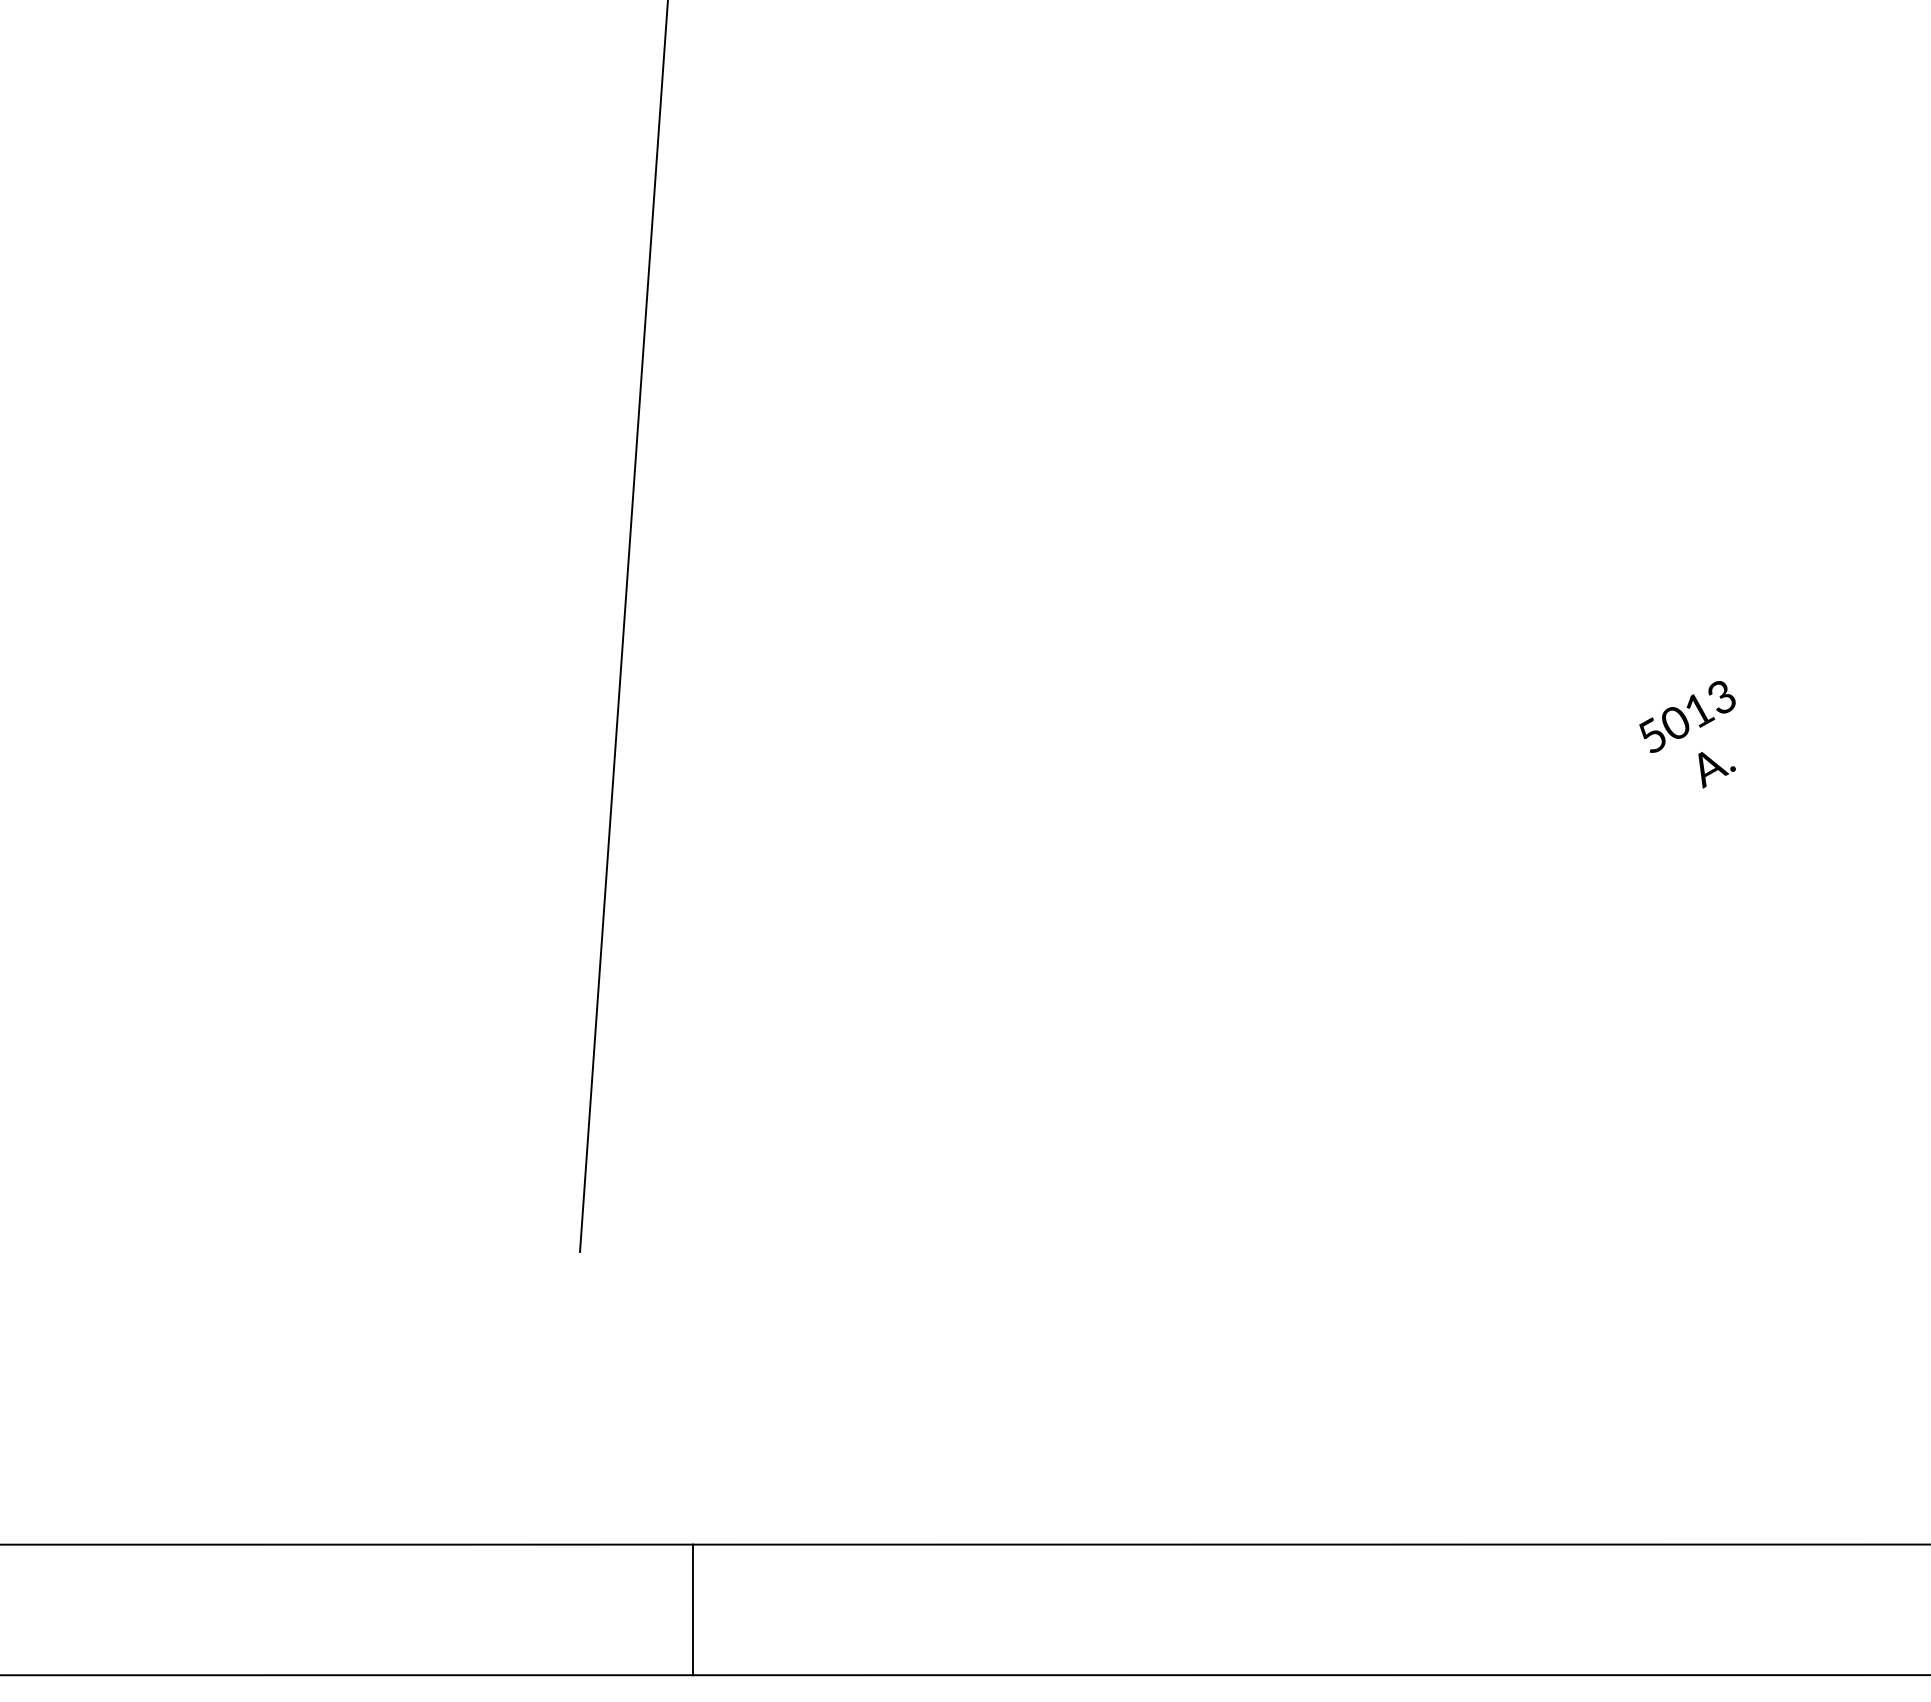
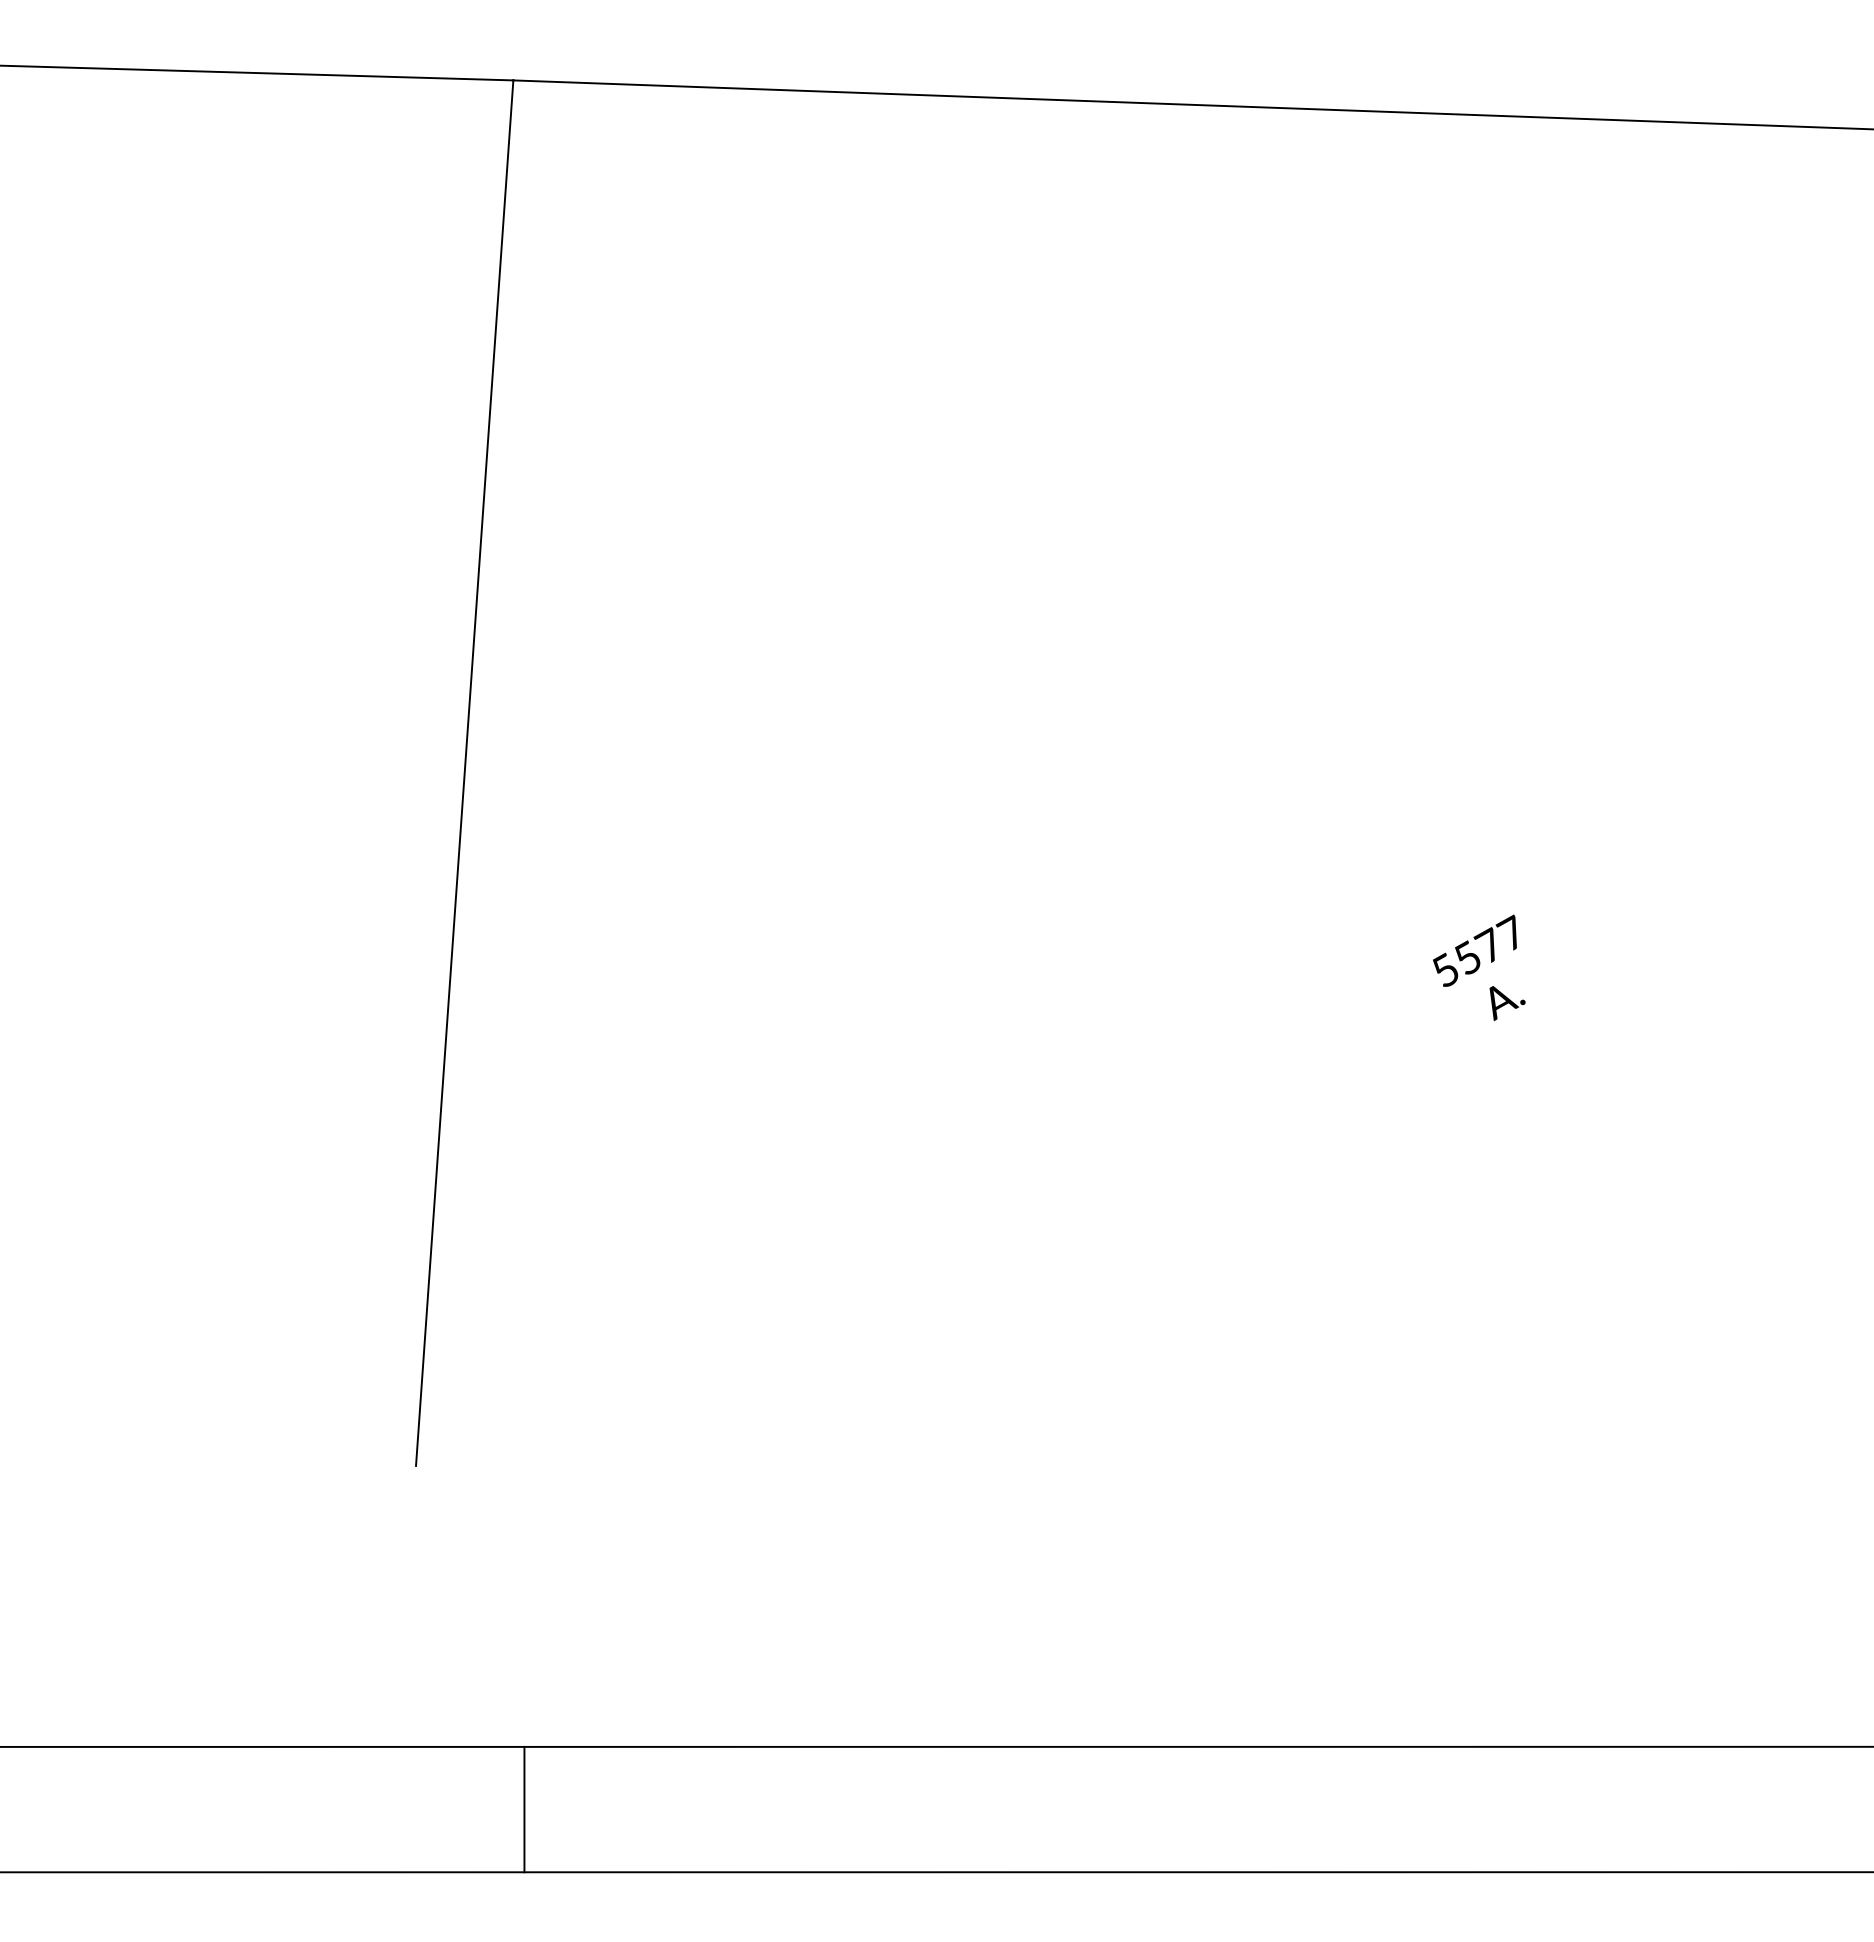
text: (1698, 708) -> (1489, 944), 5013 -> 5577

